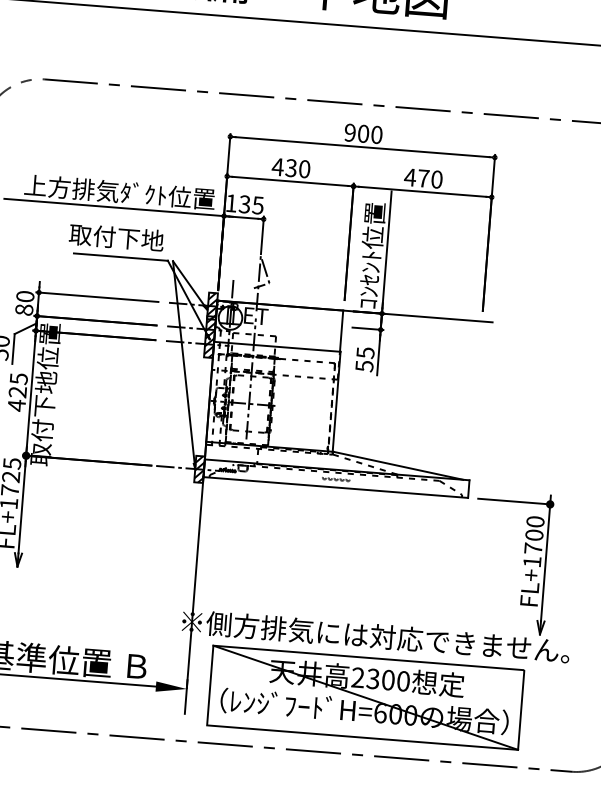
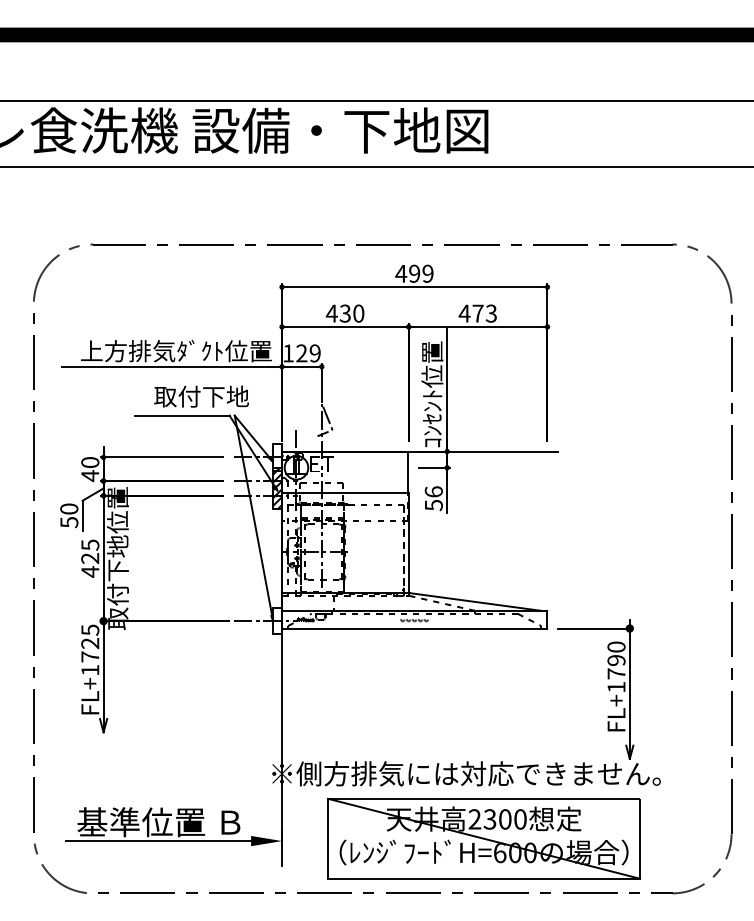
text: (363, 133) -> (414, 273), 900 -> 499
text: (436, 179) -> (490, 313), 470 -> 473
text: (251, 205) -> (308, 353), 135 -> 129
text: (116, 237) -> (201, 396), moved
hatch: (212, 306) -> (277, 457), removed
text: (24, 310) -> (90, 476), 80 -> 40
text: (365, 352) -> (433, 491), 55 -> 56
hatch: (199, 468) -> (277, 620), removed
text: (534, 535) -> (616, 660), FL+1700 -> FL+1790
part: (366, 697) -> (484, 838), moved

